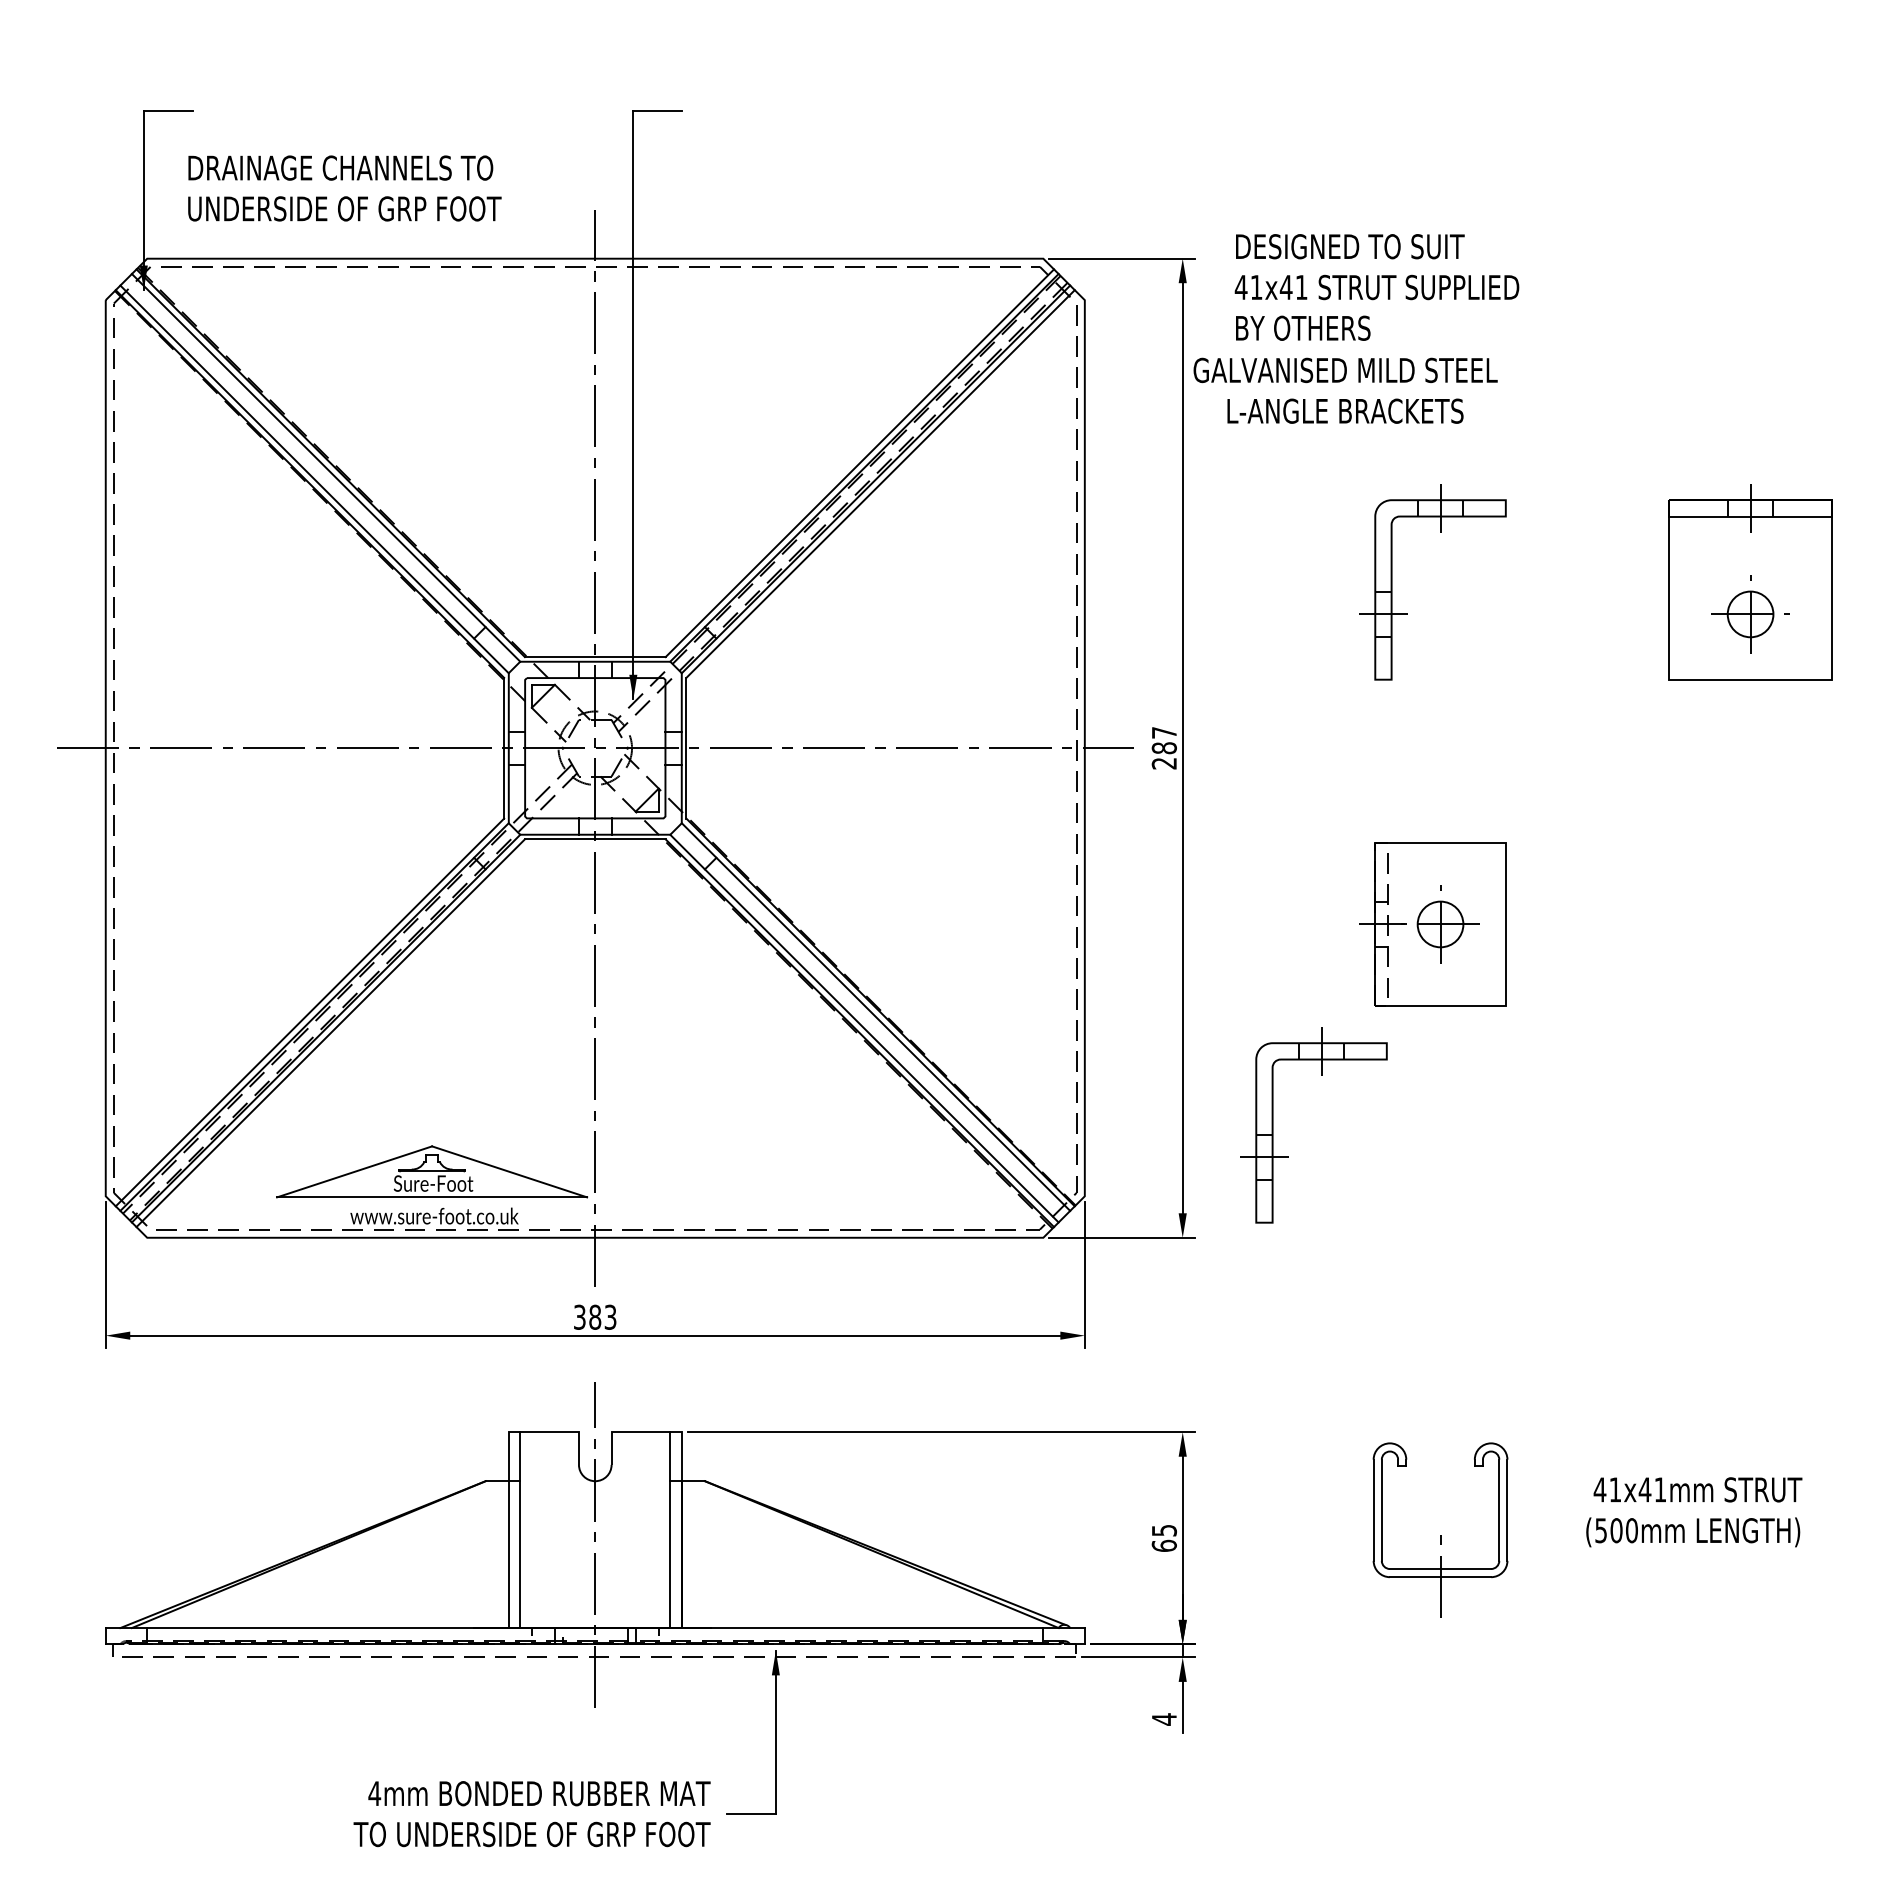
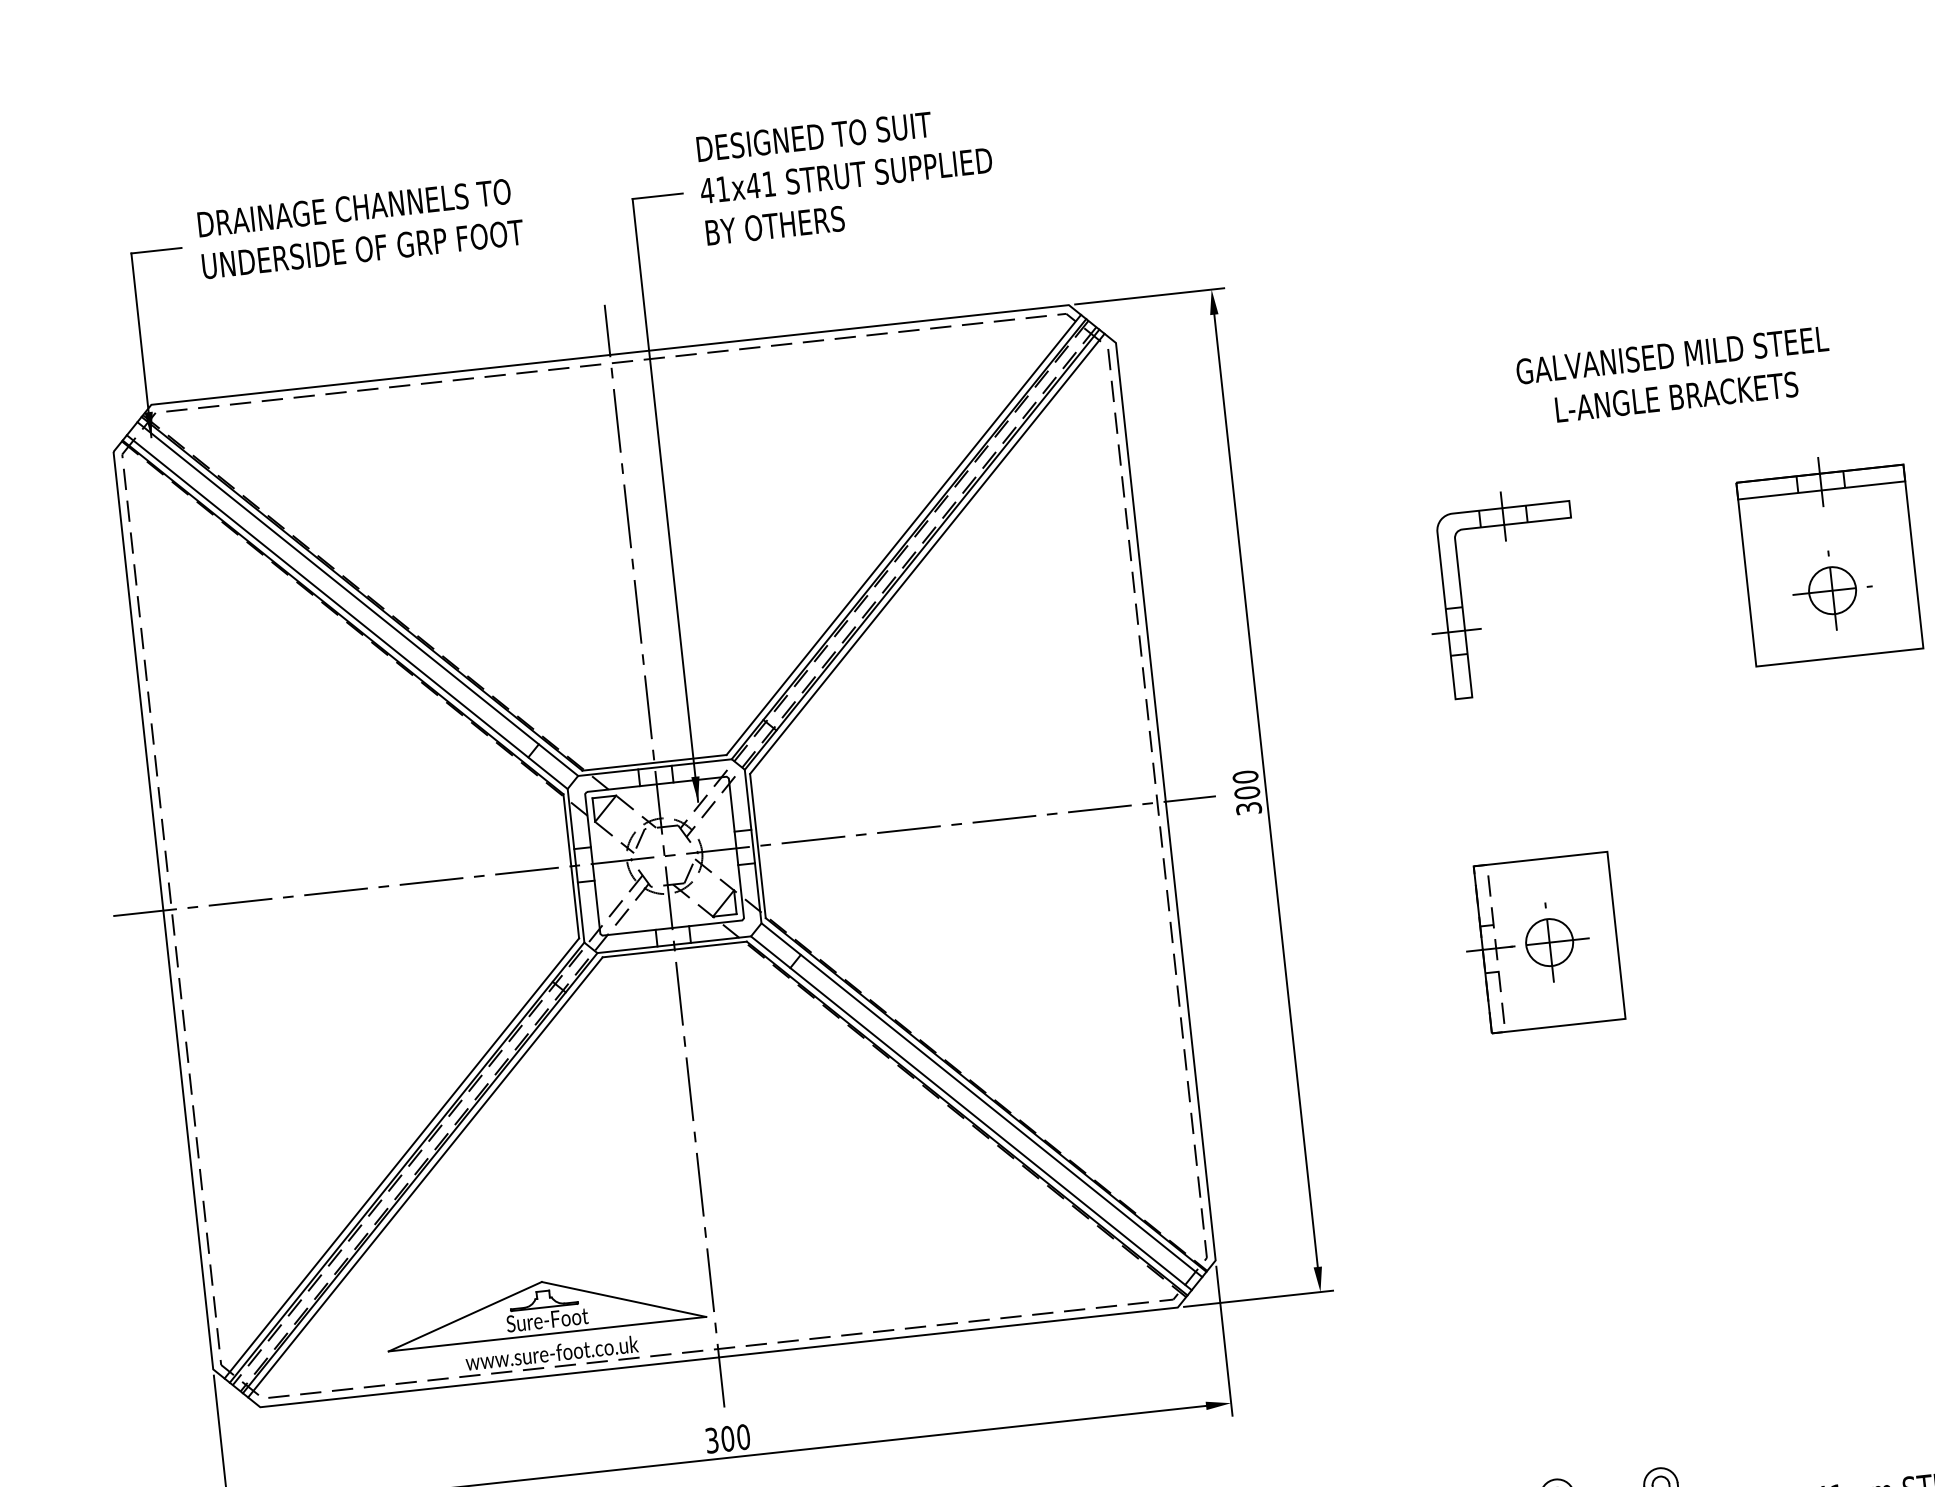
text: (344, 188) -> (360, 228), moved
text: (1376, 287) -> (845, 175), moved
text: (1345, 390) -> (1674, 375), moved
text: (1163, 747) -> (1246, 792), 287 -> 300
part: (1288, 1156) -> (1419, 1197), removed
text: (602, 1316) -> (735, 1437), 383 -> 300

